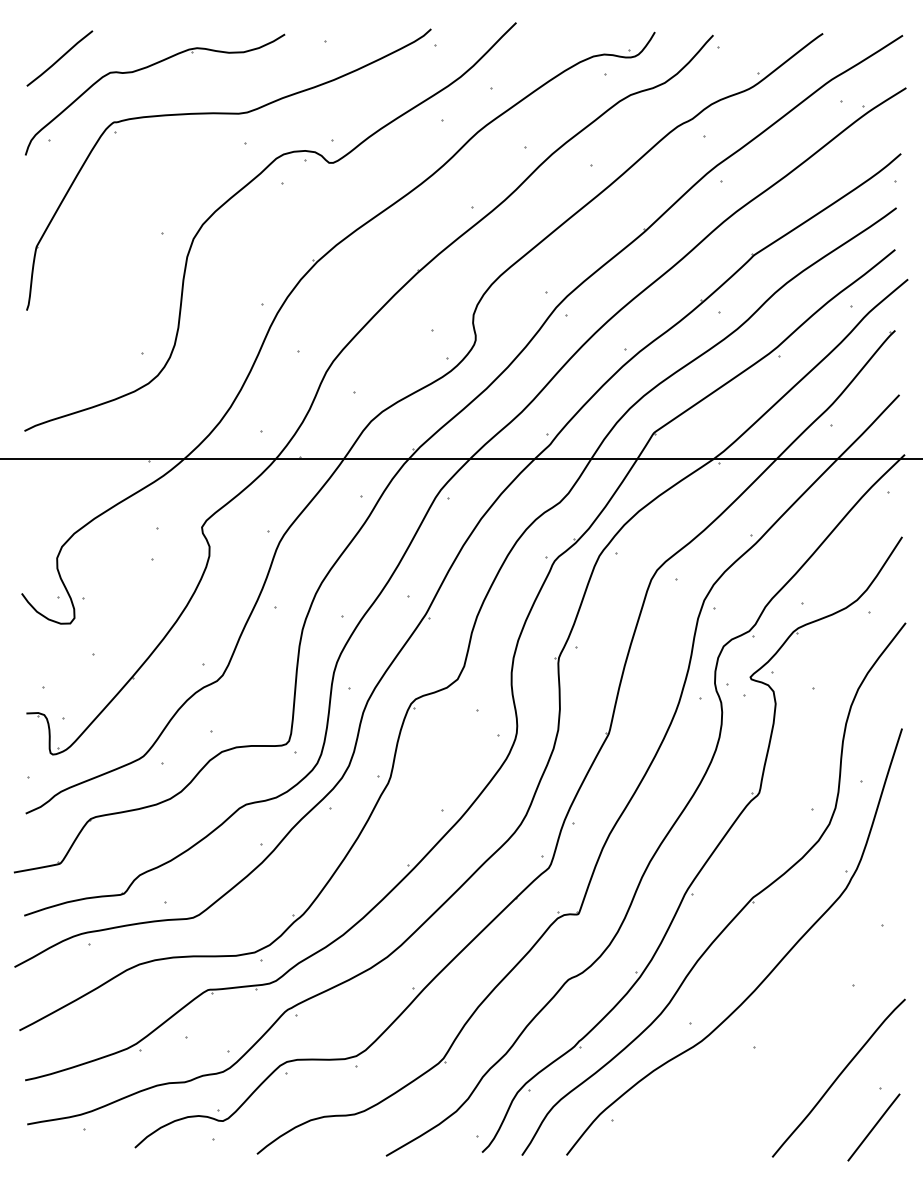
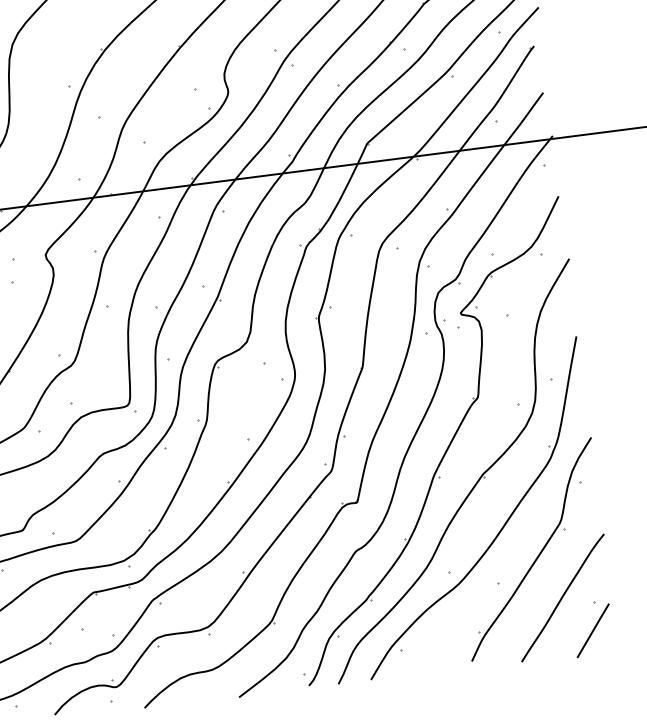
part: (813, 1015) -> (538, 554), added

